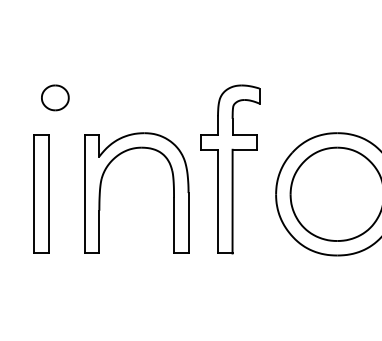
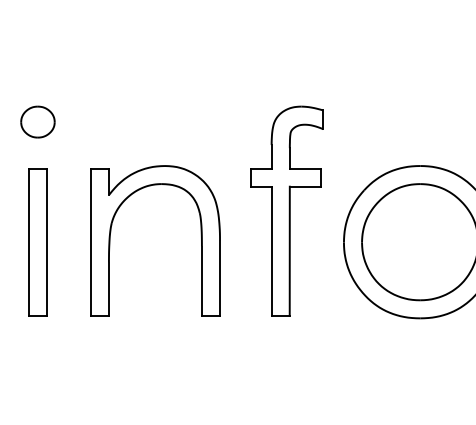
part: (55, 97) -> (38, 121), moved
part: (101, 188) -> (111, 234), moved
part: (41, 193) -> (38, 241), moved

